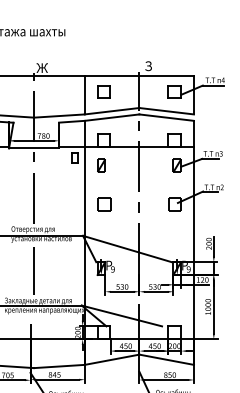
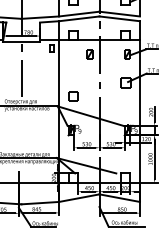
part: (101, 165) -> (89, 54), moved
part: (104, 204) -> (73, 96), moved
line: (34, 270) -> (21, 132), removed

